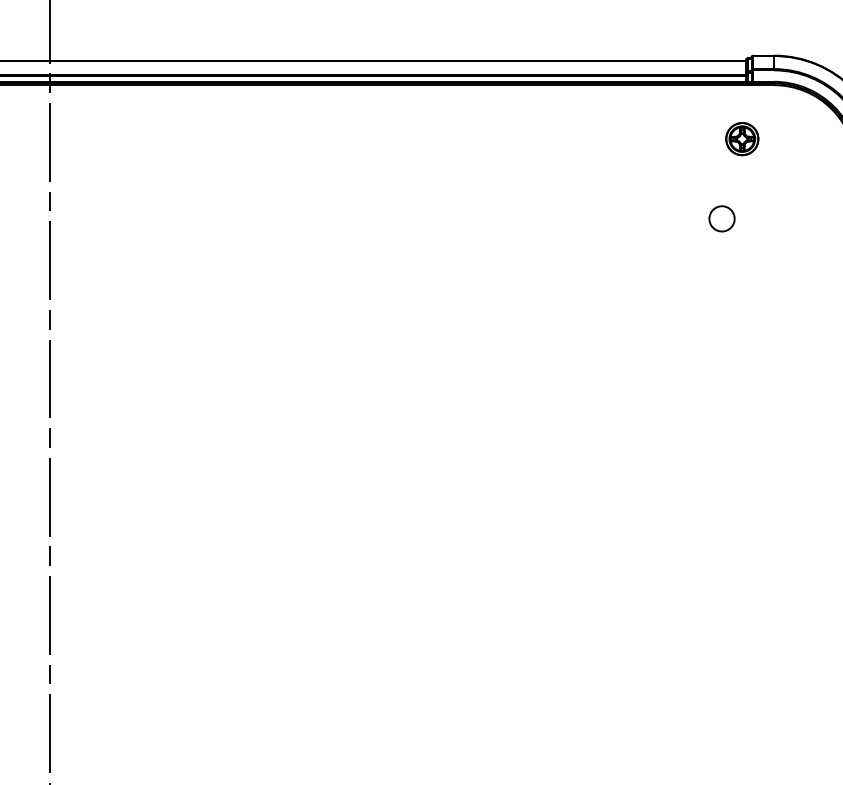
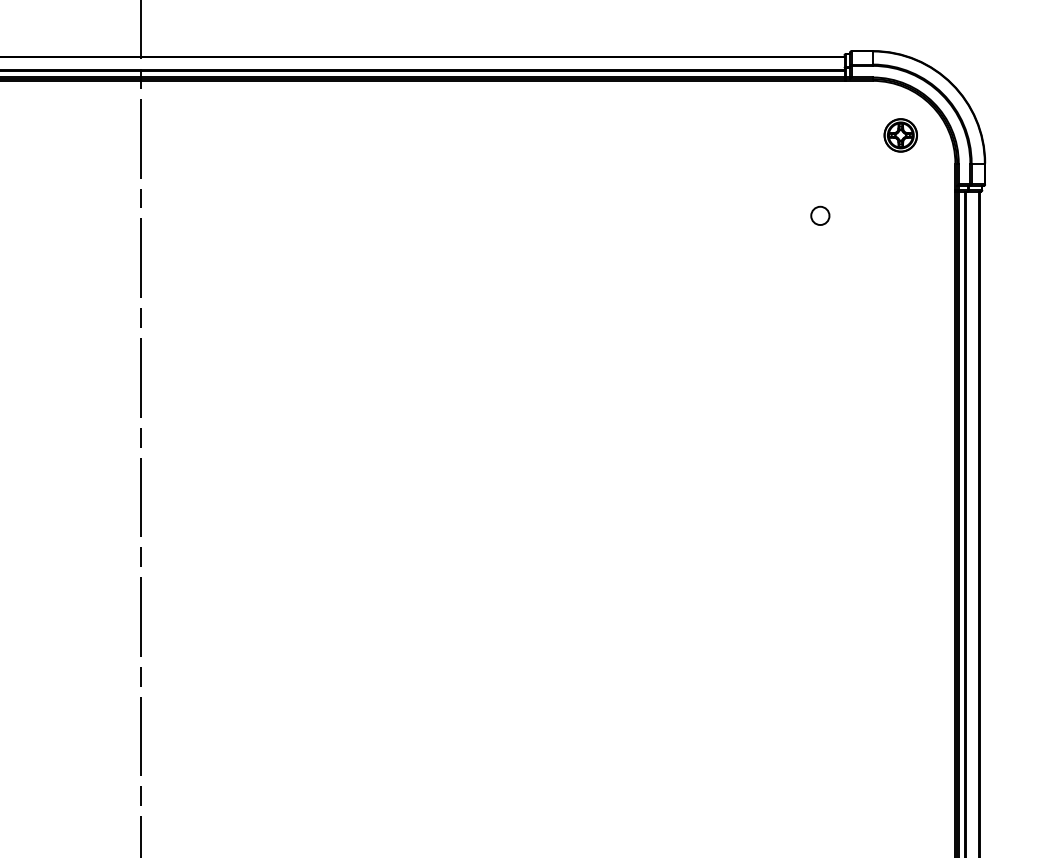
part: (742, 139) -> (900, 135), moved
circle: (722, 218) -> (820, 215), size x0.71

